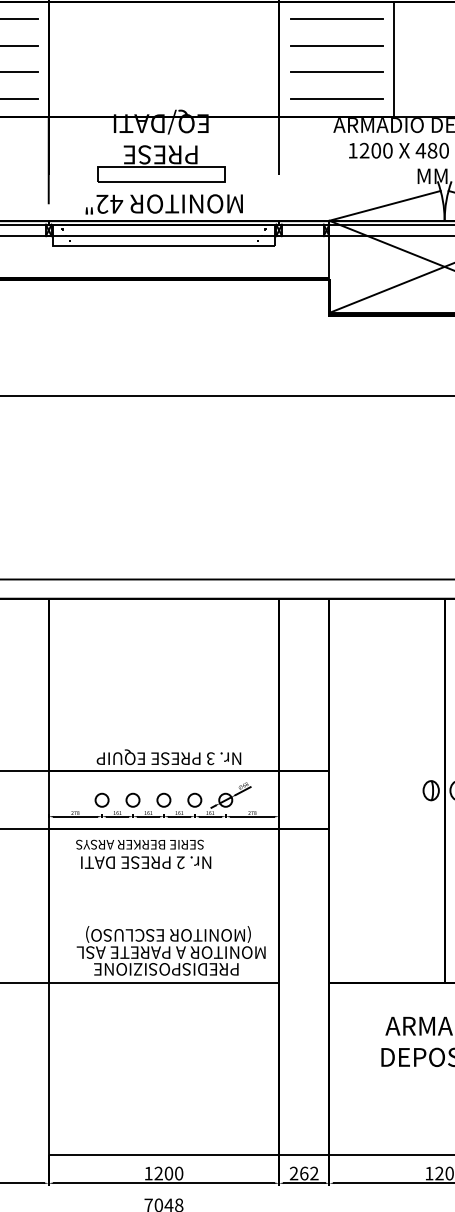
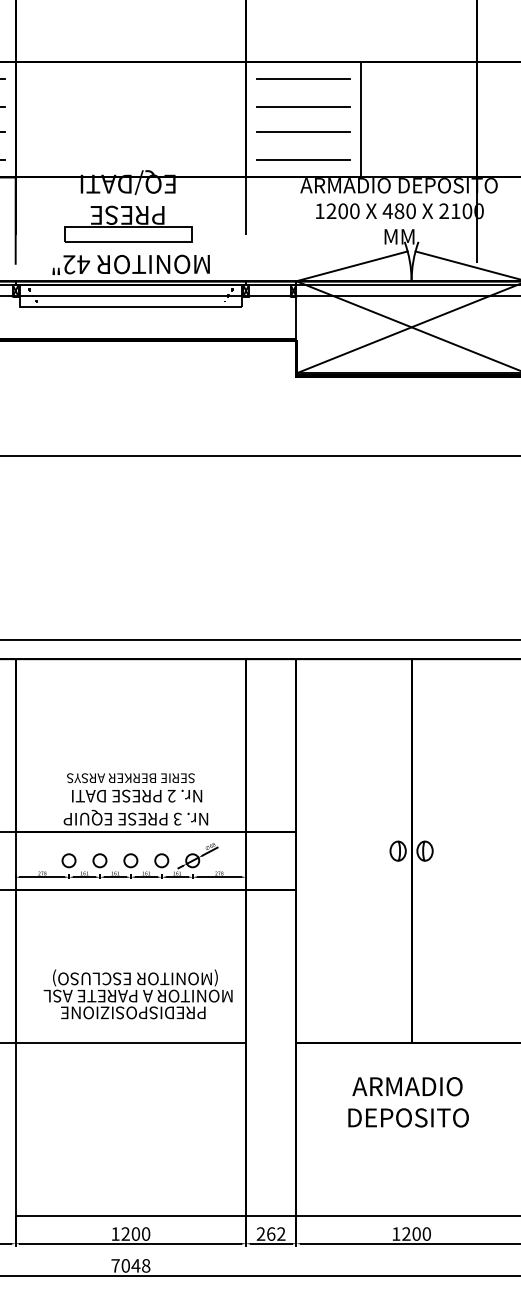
text: (143, 854) -> (134, 787), moved
text: (170, 951) -> (137, 994), moved

